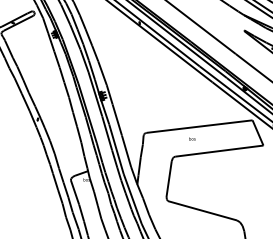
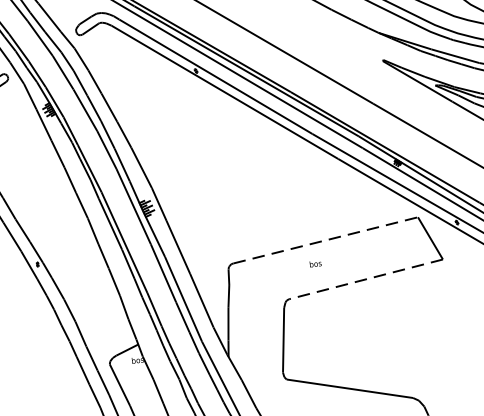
line: (200, 126) -> (327, 240), solid -> dashed
line: (218, 151) -> (364, 280), solid -> dashed

